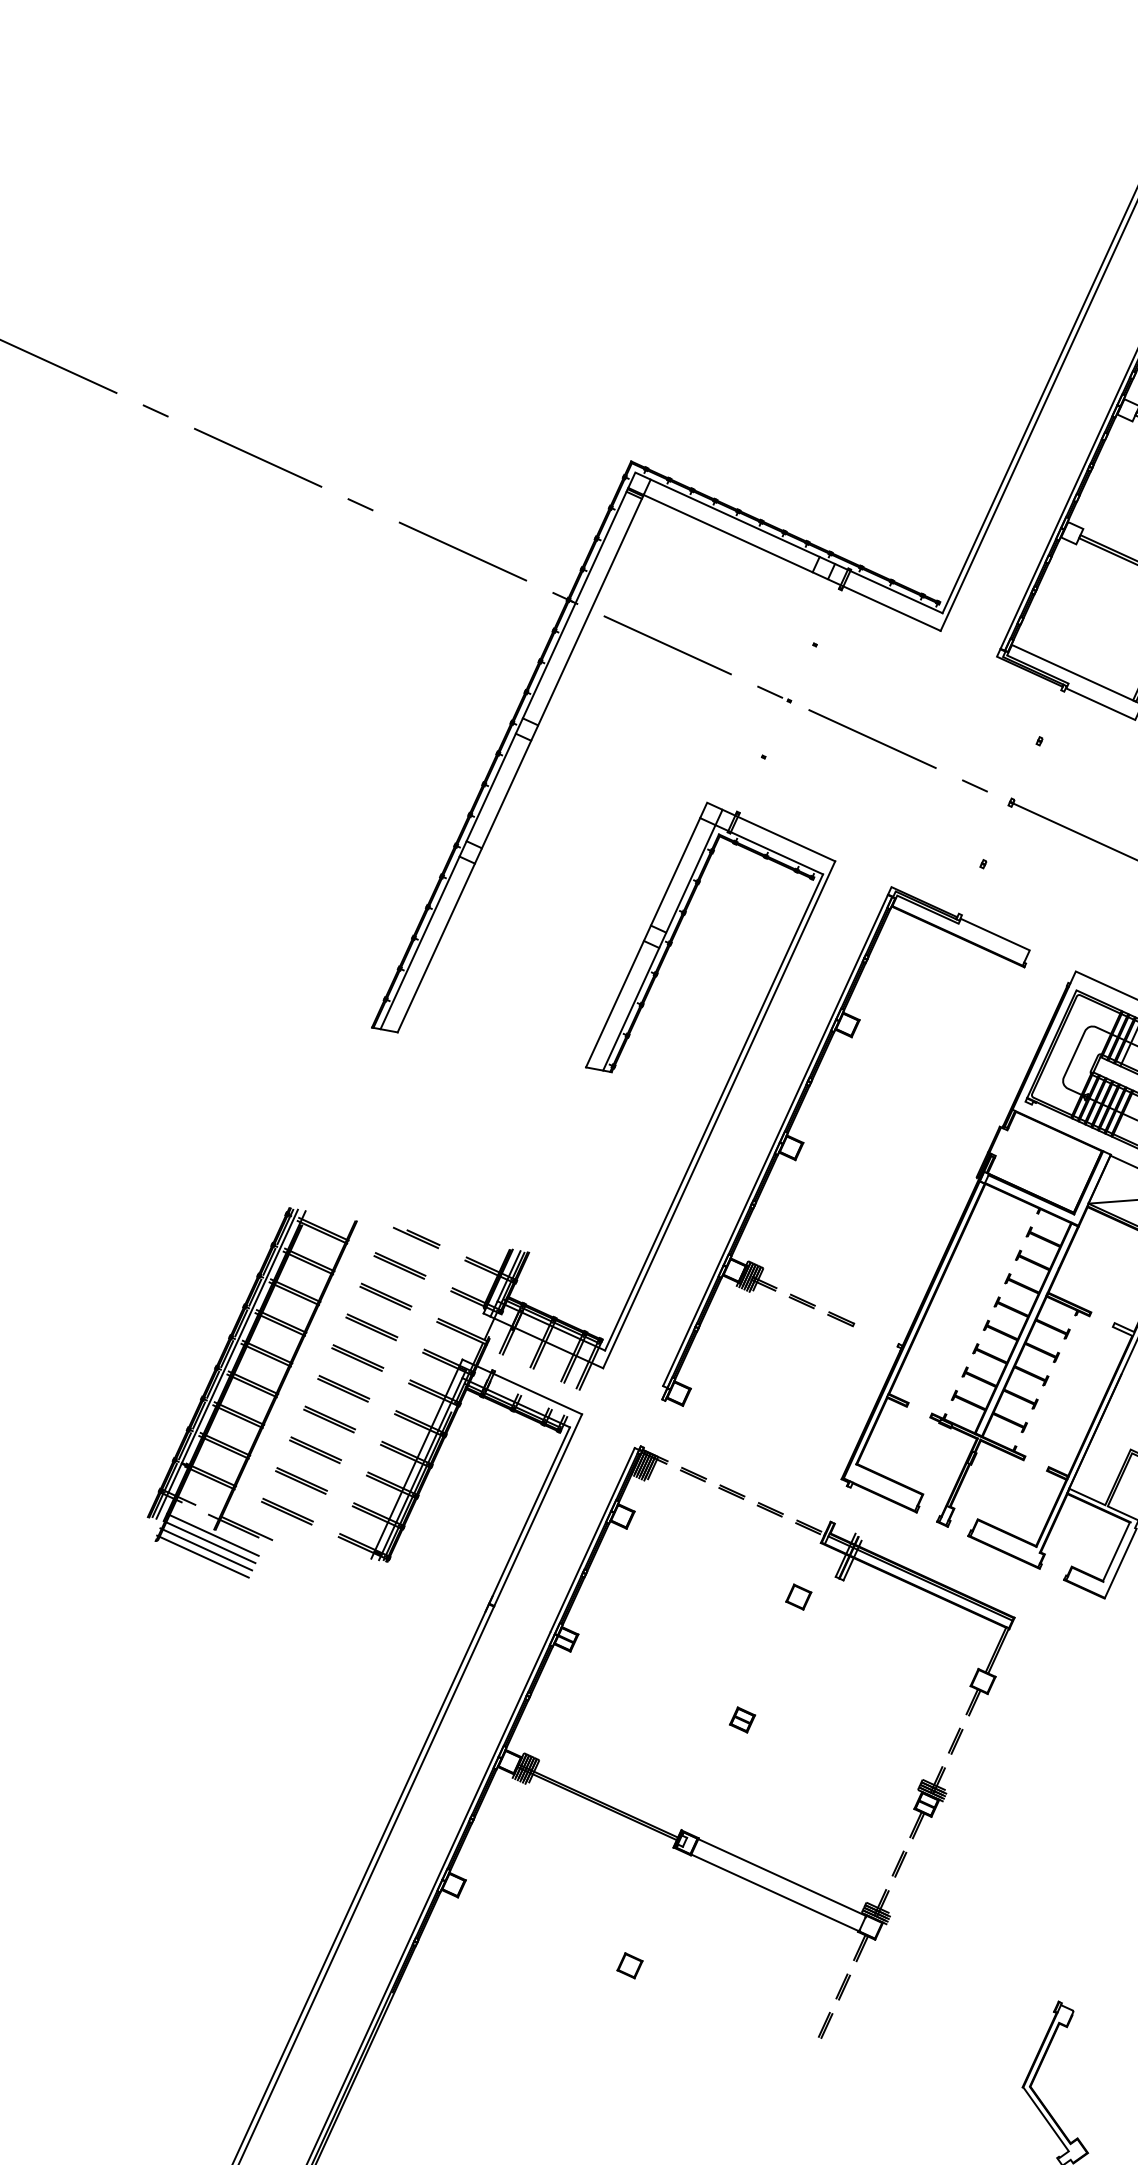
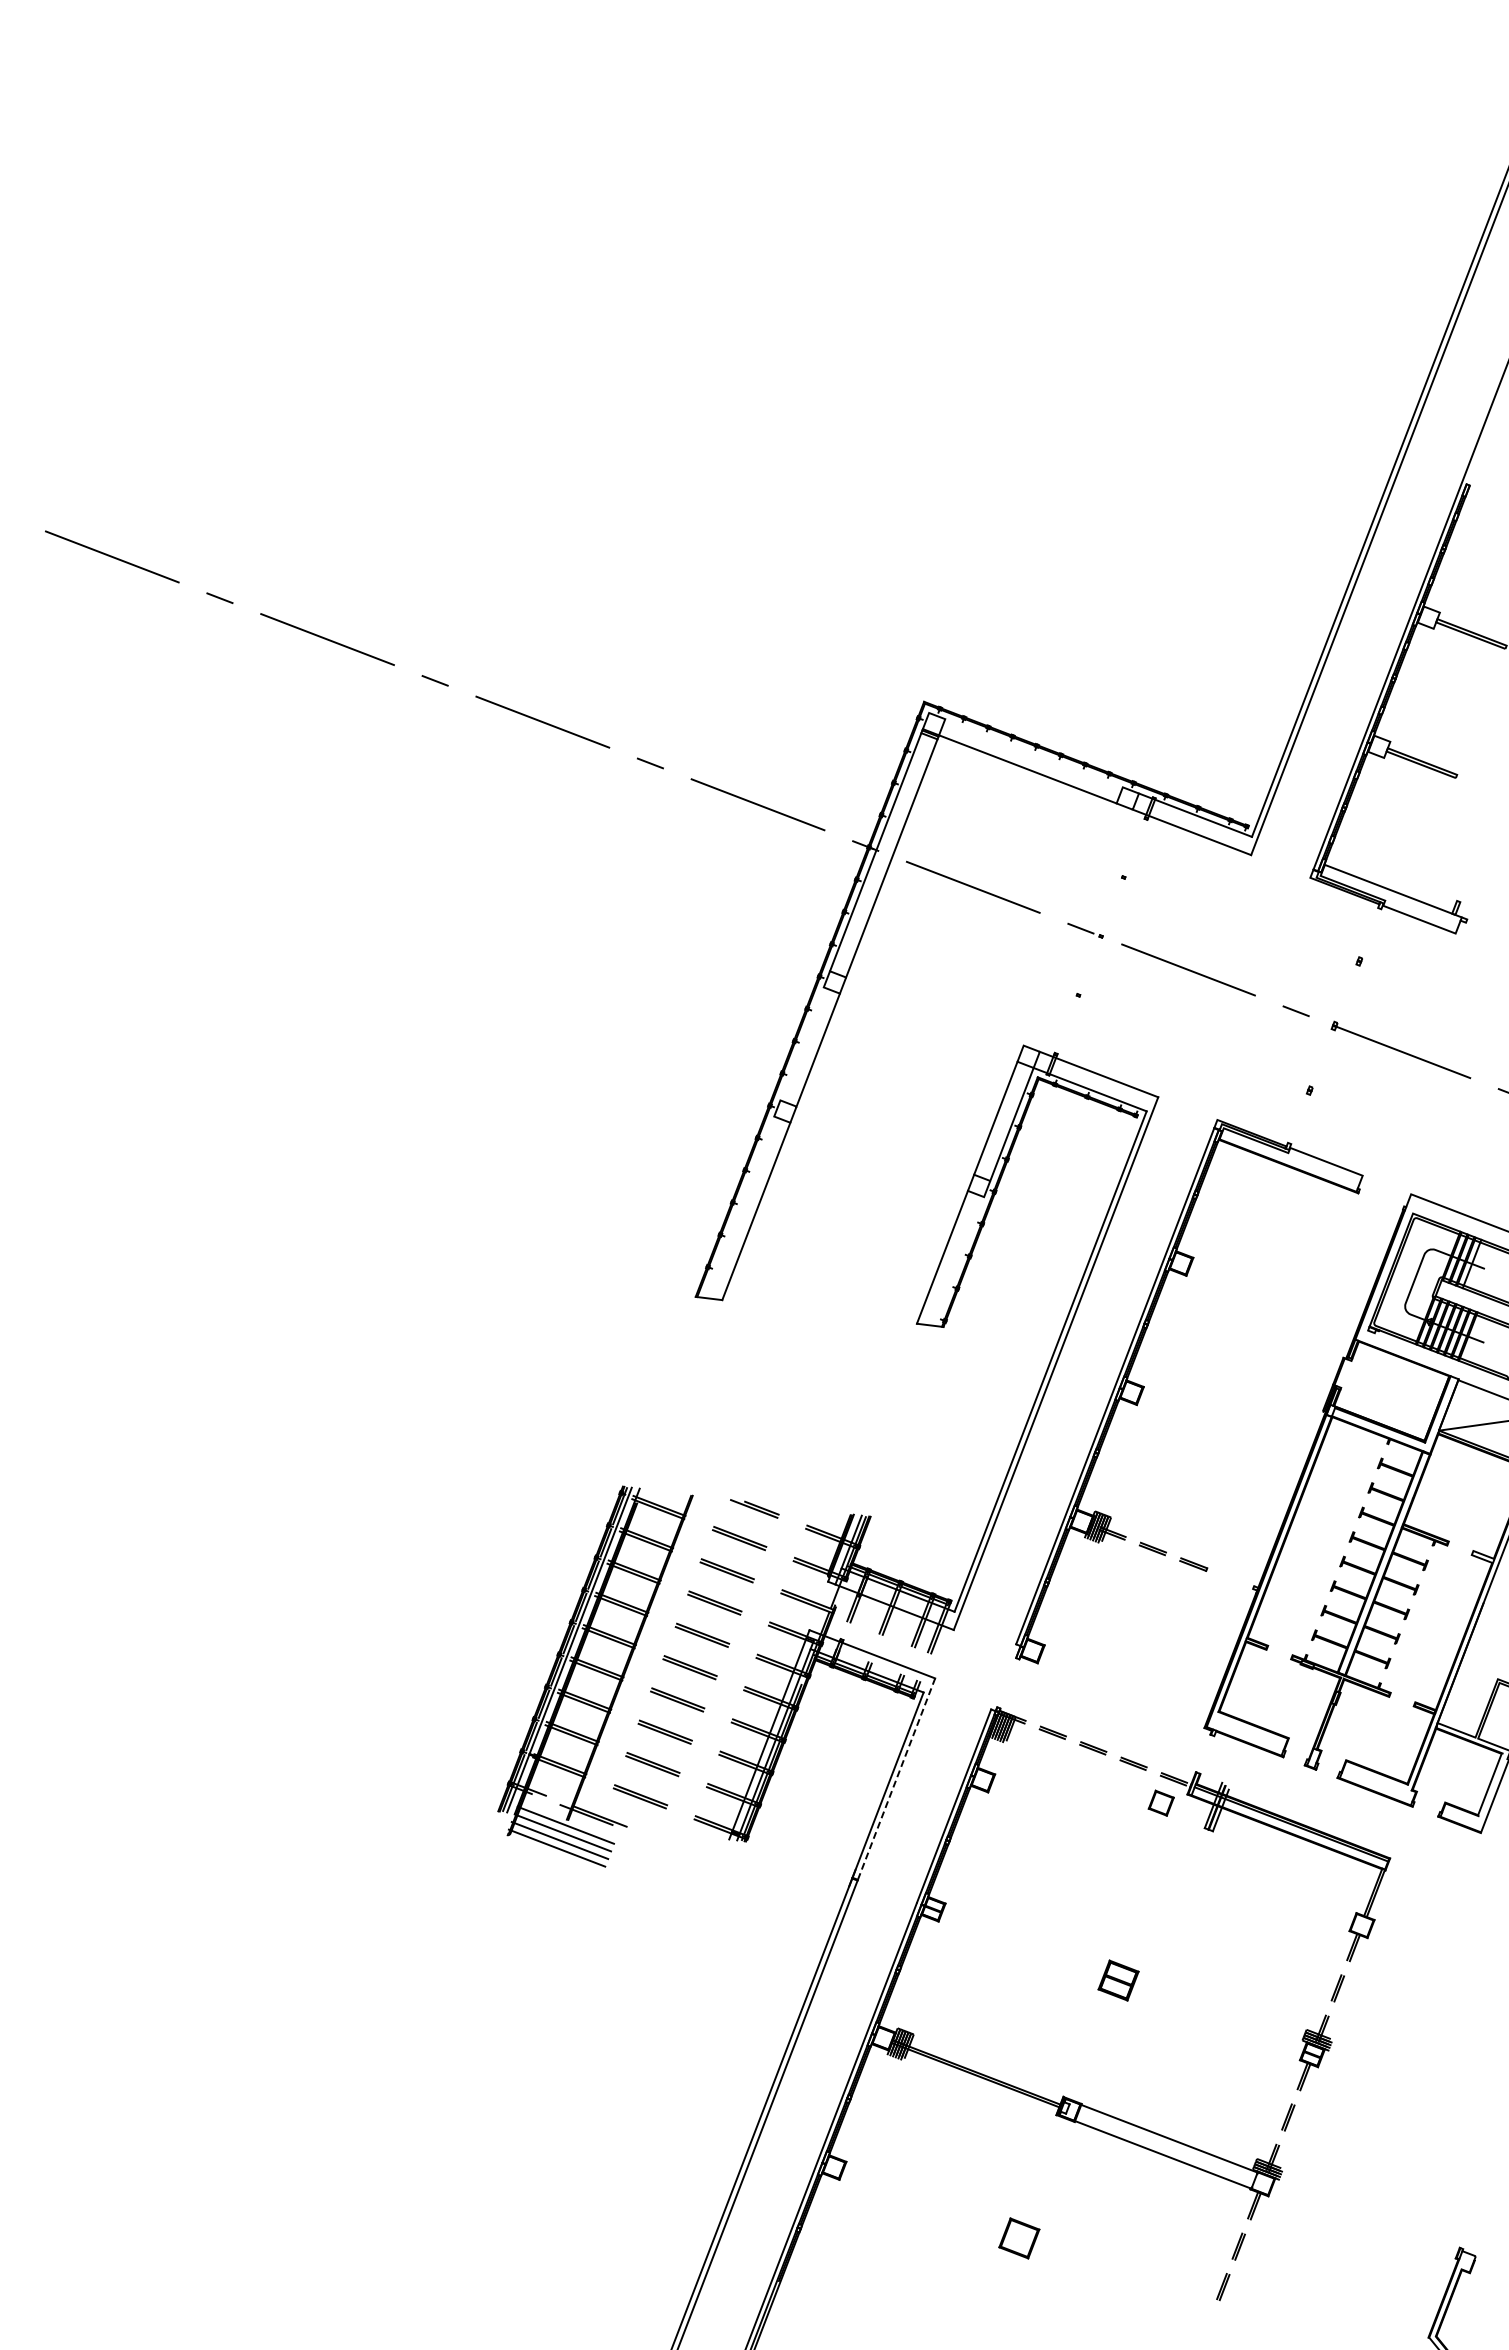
line: (734, 518) -> (1033, 753), removed
line: (490, 787) -> (801, 1043), removed
line: (420, 942) -> (739, 1206), removed
line: (631, 1009) -> (959, 1261), removed
line: (538, 1510) -> (896, 1779), solid -> dashed
part: (798, 1596) -> (1160, 1802), moved
part: (742, 1719) -> (1118, 1979), size x1.6
part: (629, 1965) -> (1019, 2238), size x1.6

